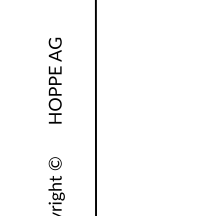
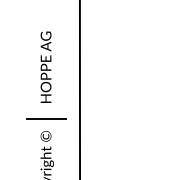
line: (55, 142) -> (46, 118), added

